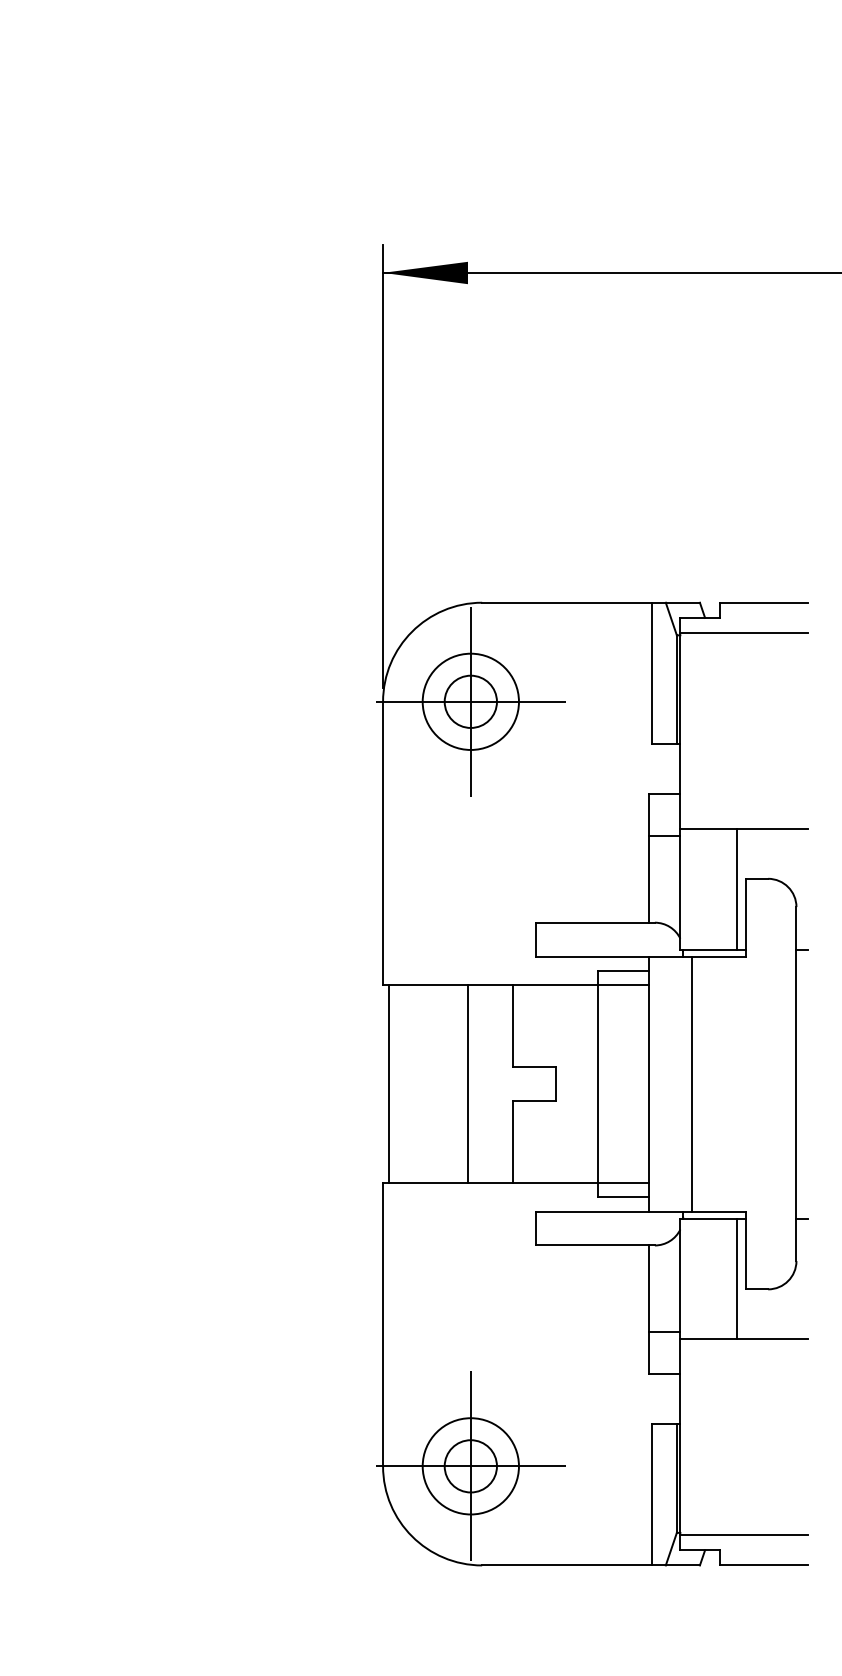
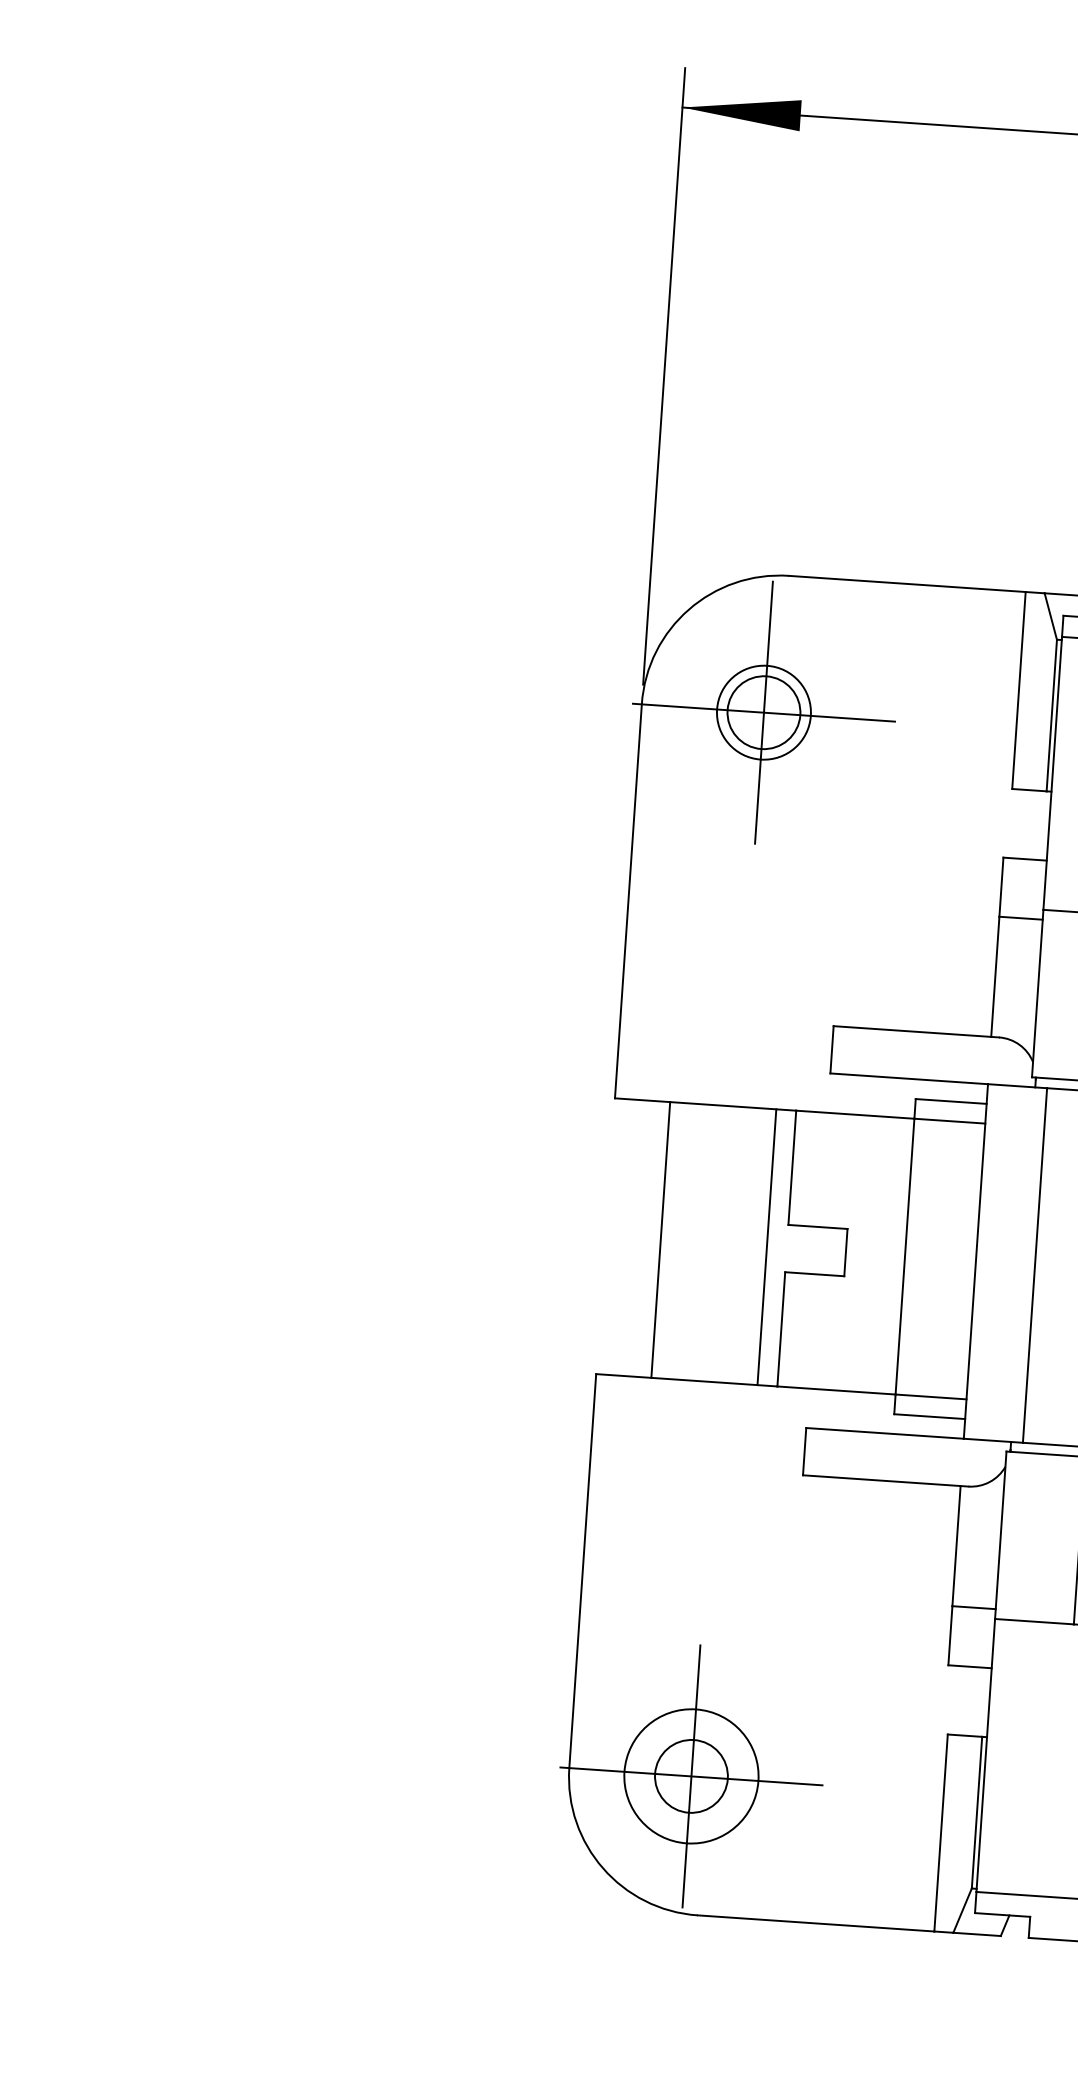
circle: (470, 701) -> (763, 712), size x0.7
line: (388, 1083) -> (660, 1239), moved
line: (468, 1083) -> (767, 1246), moved

